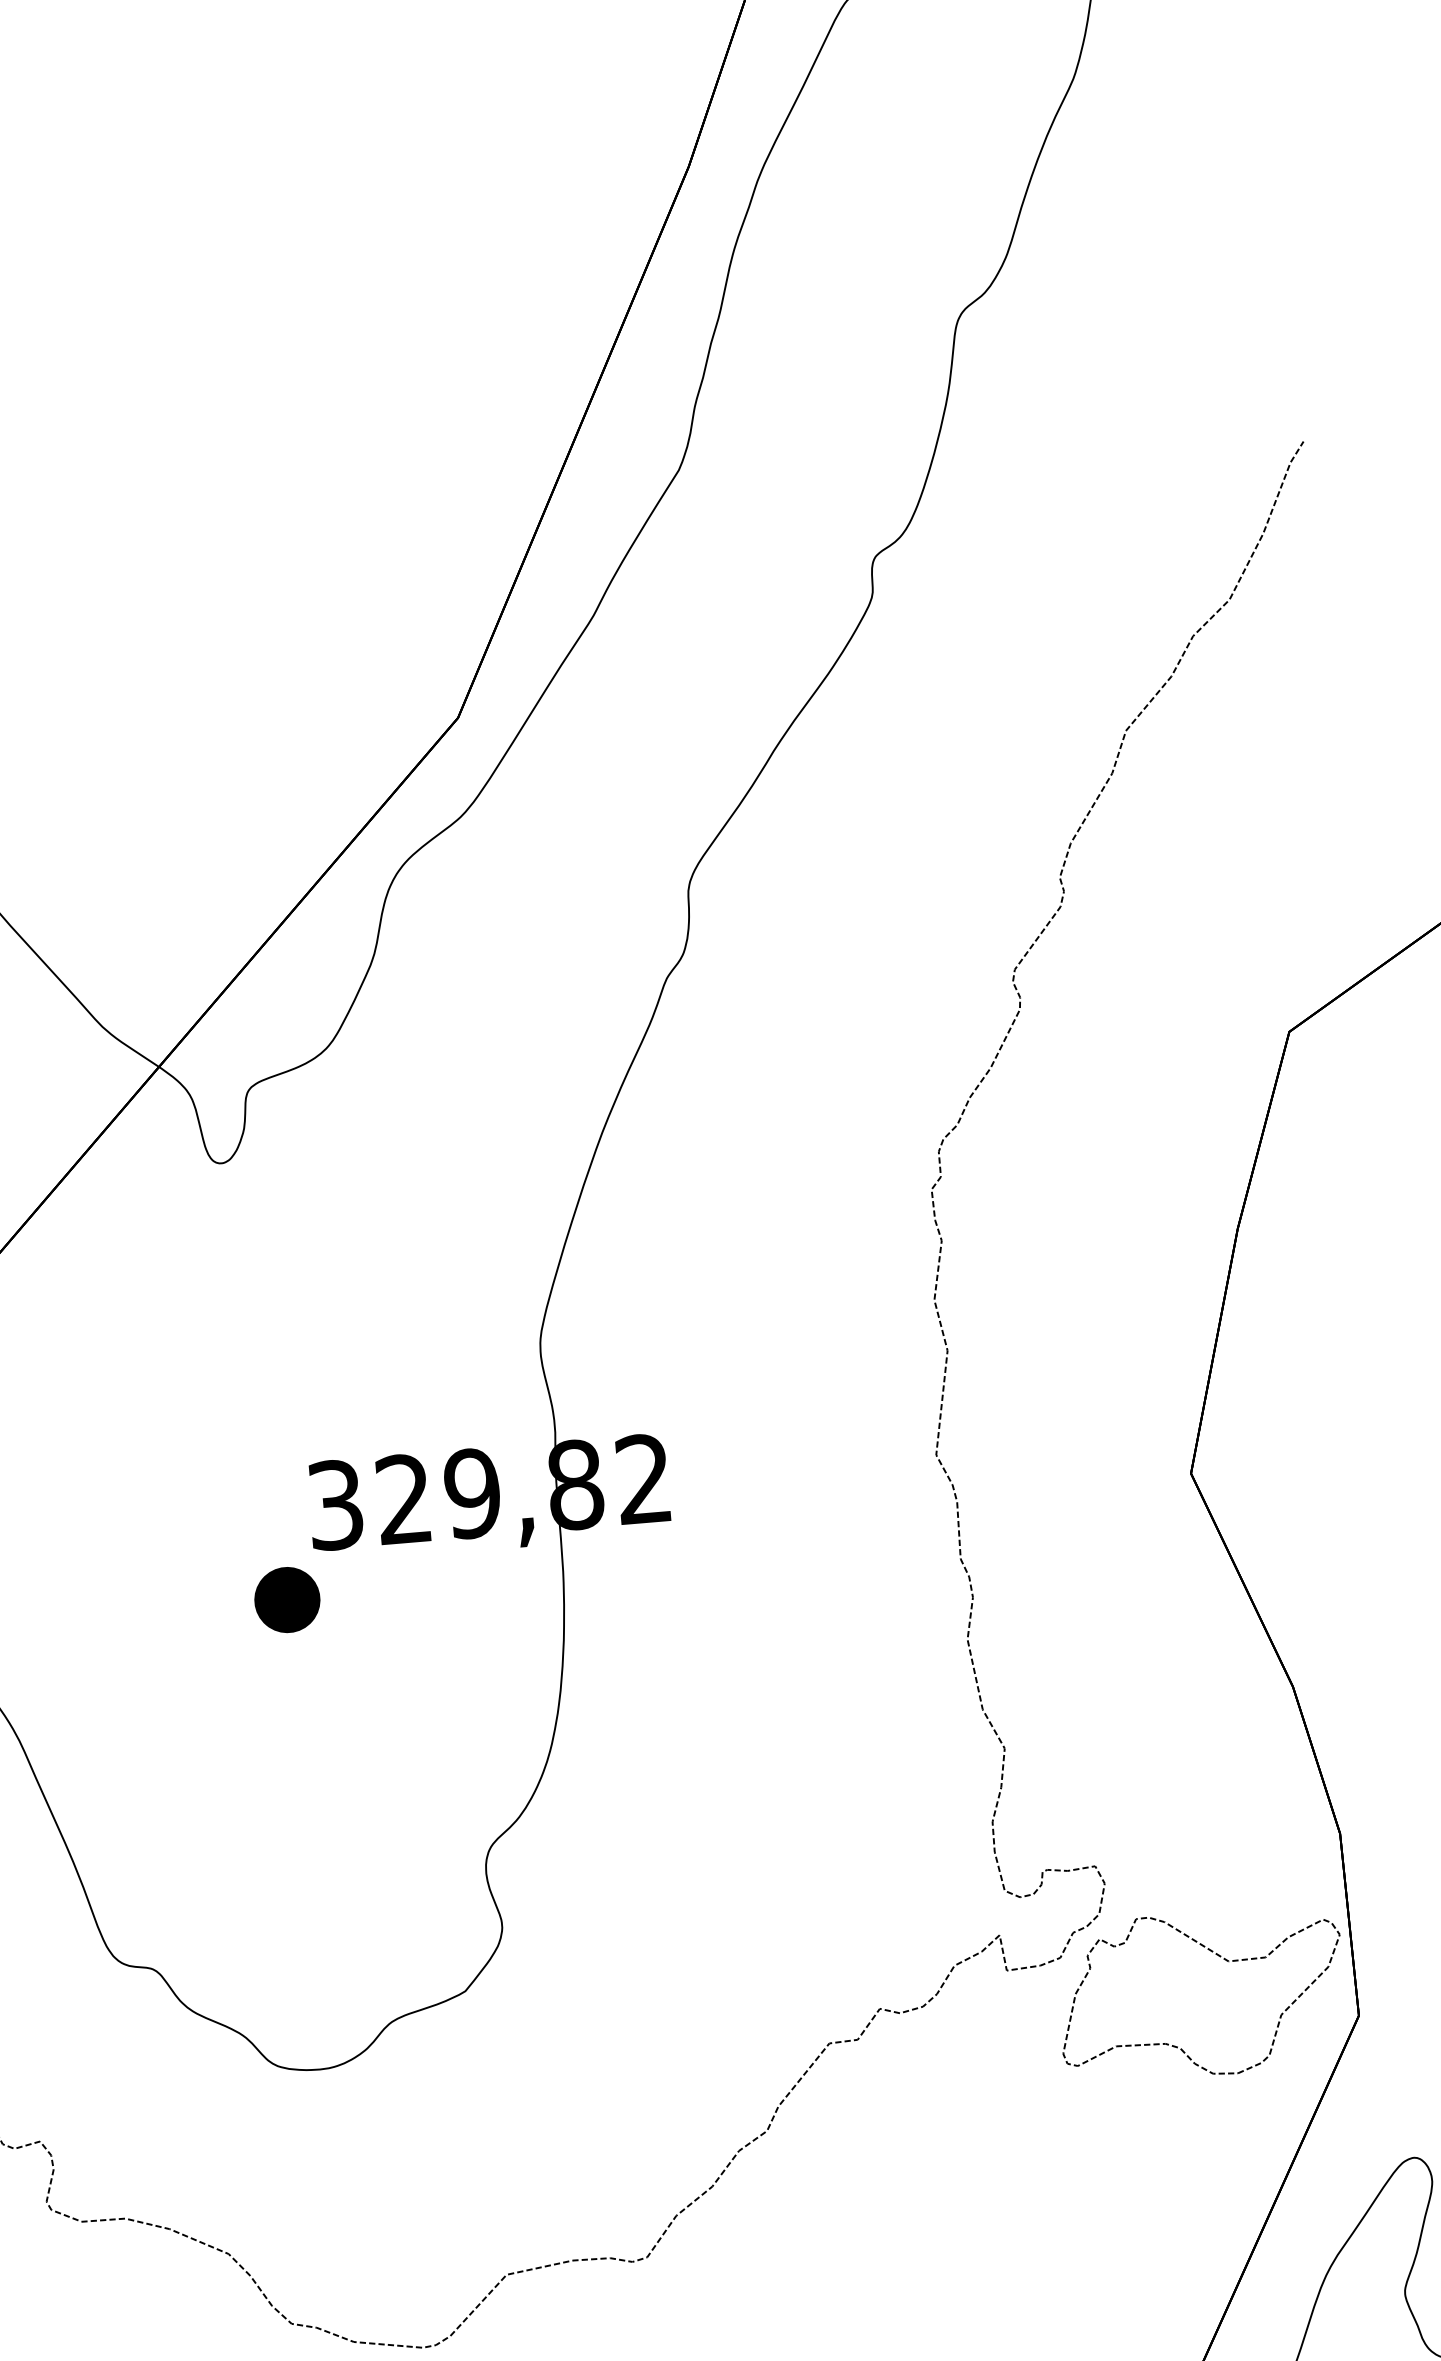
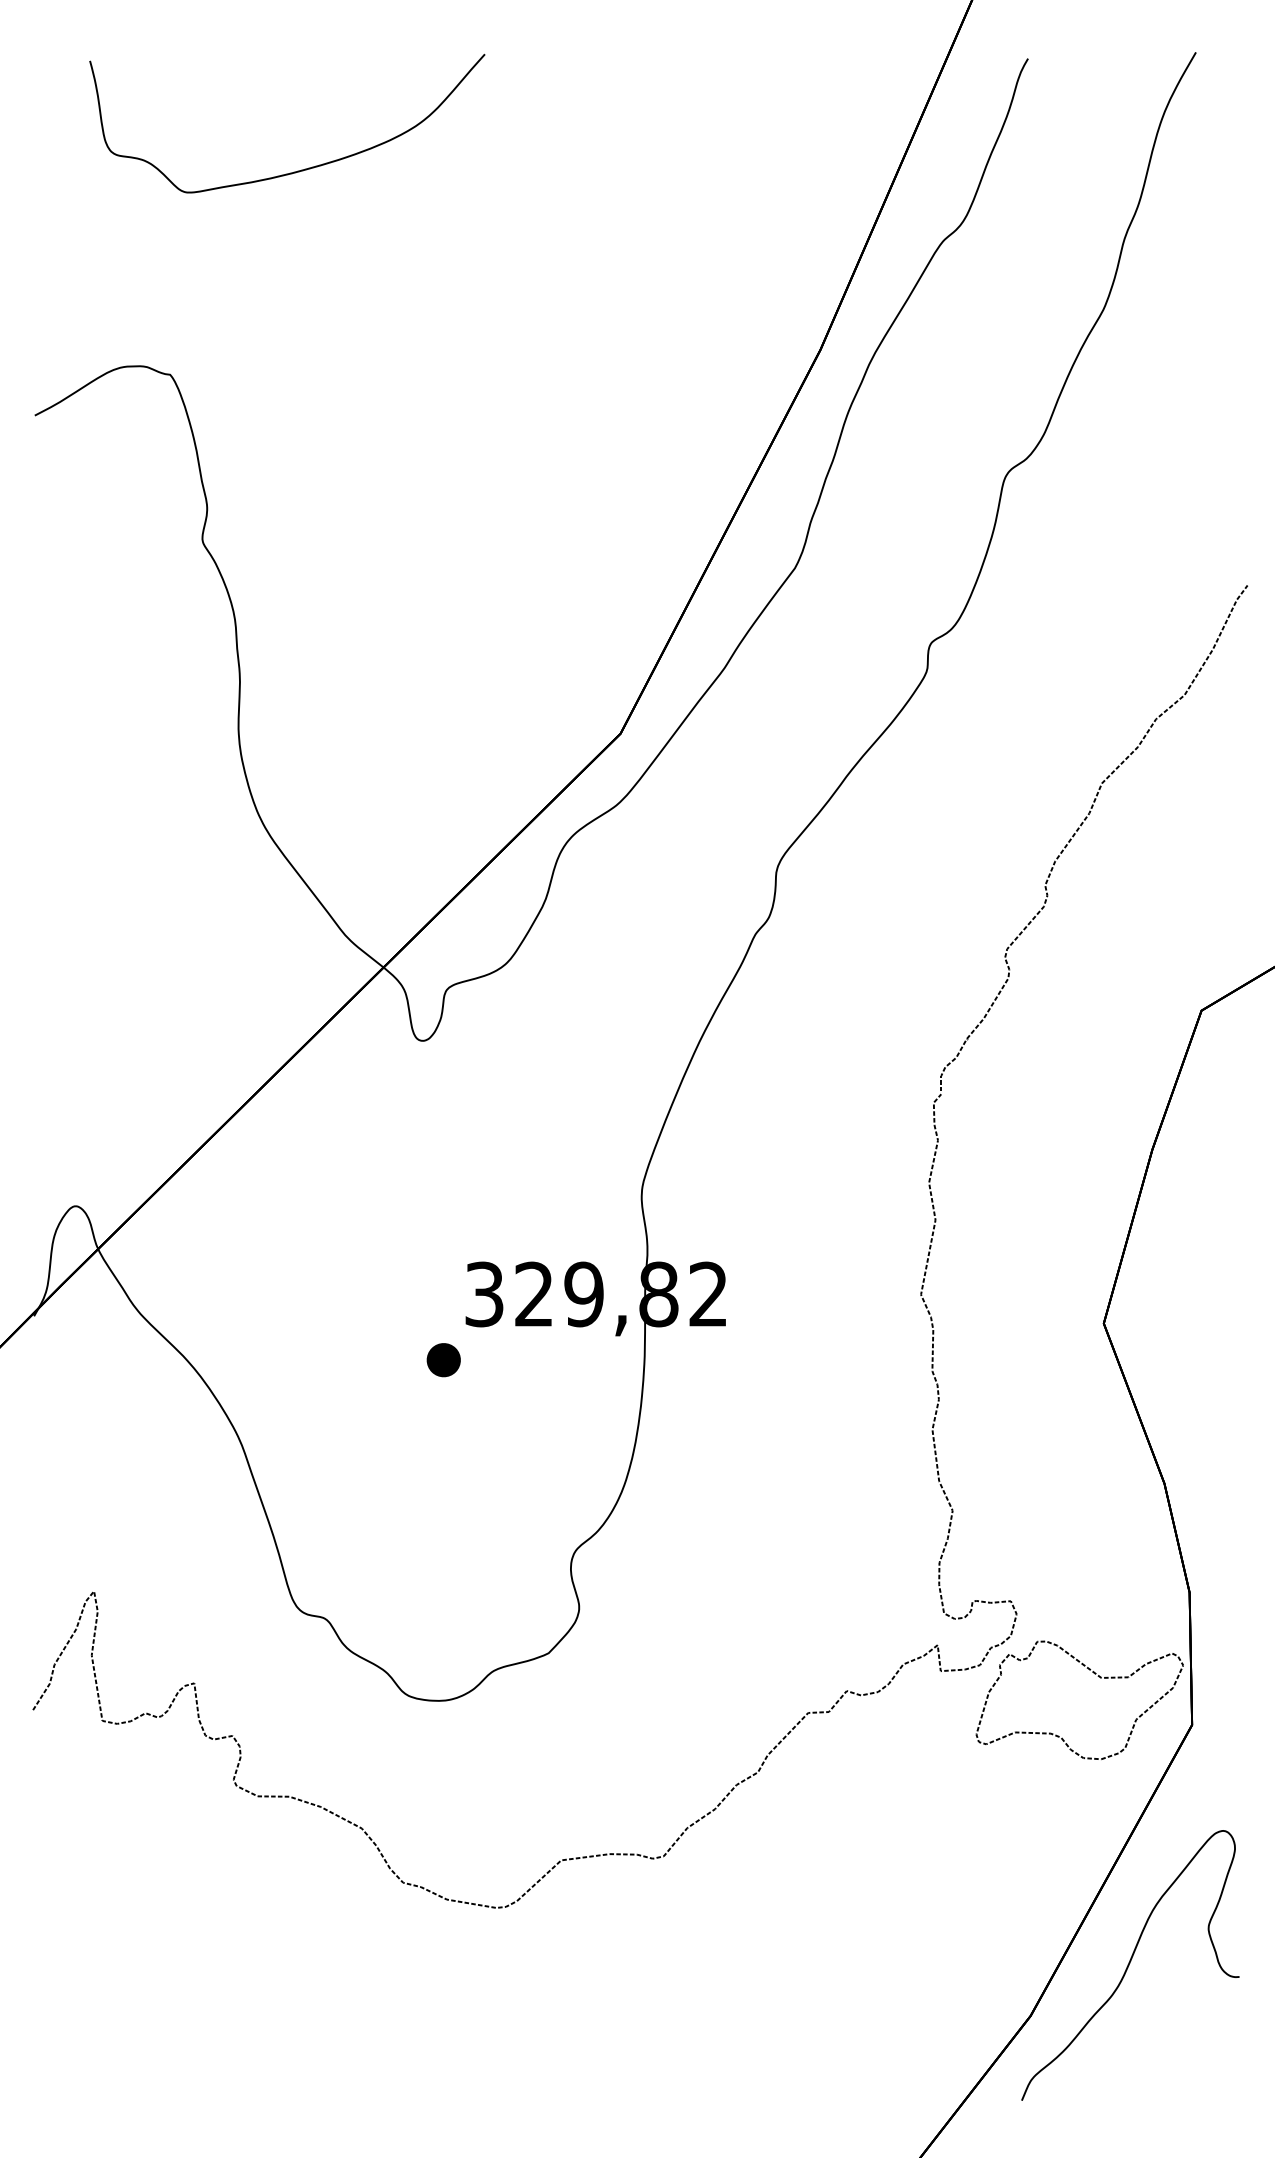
part: (286, 1600) -> (443, 1360), size x0.71

